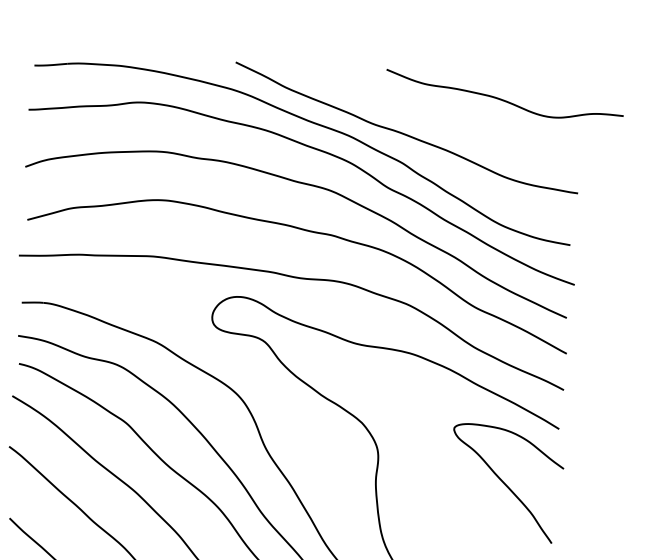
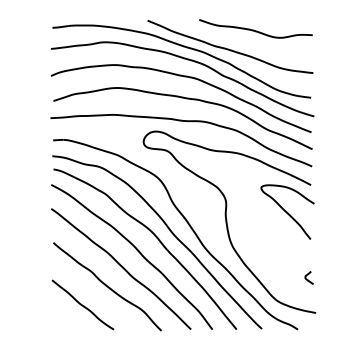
curve: (503, 99) -> (255, 30), moved

